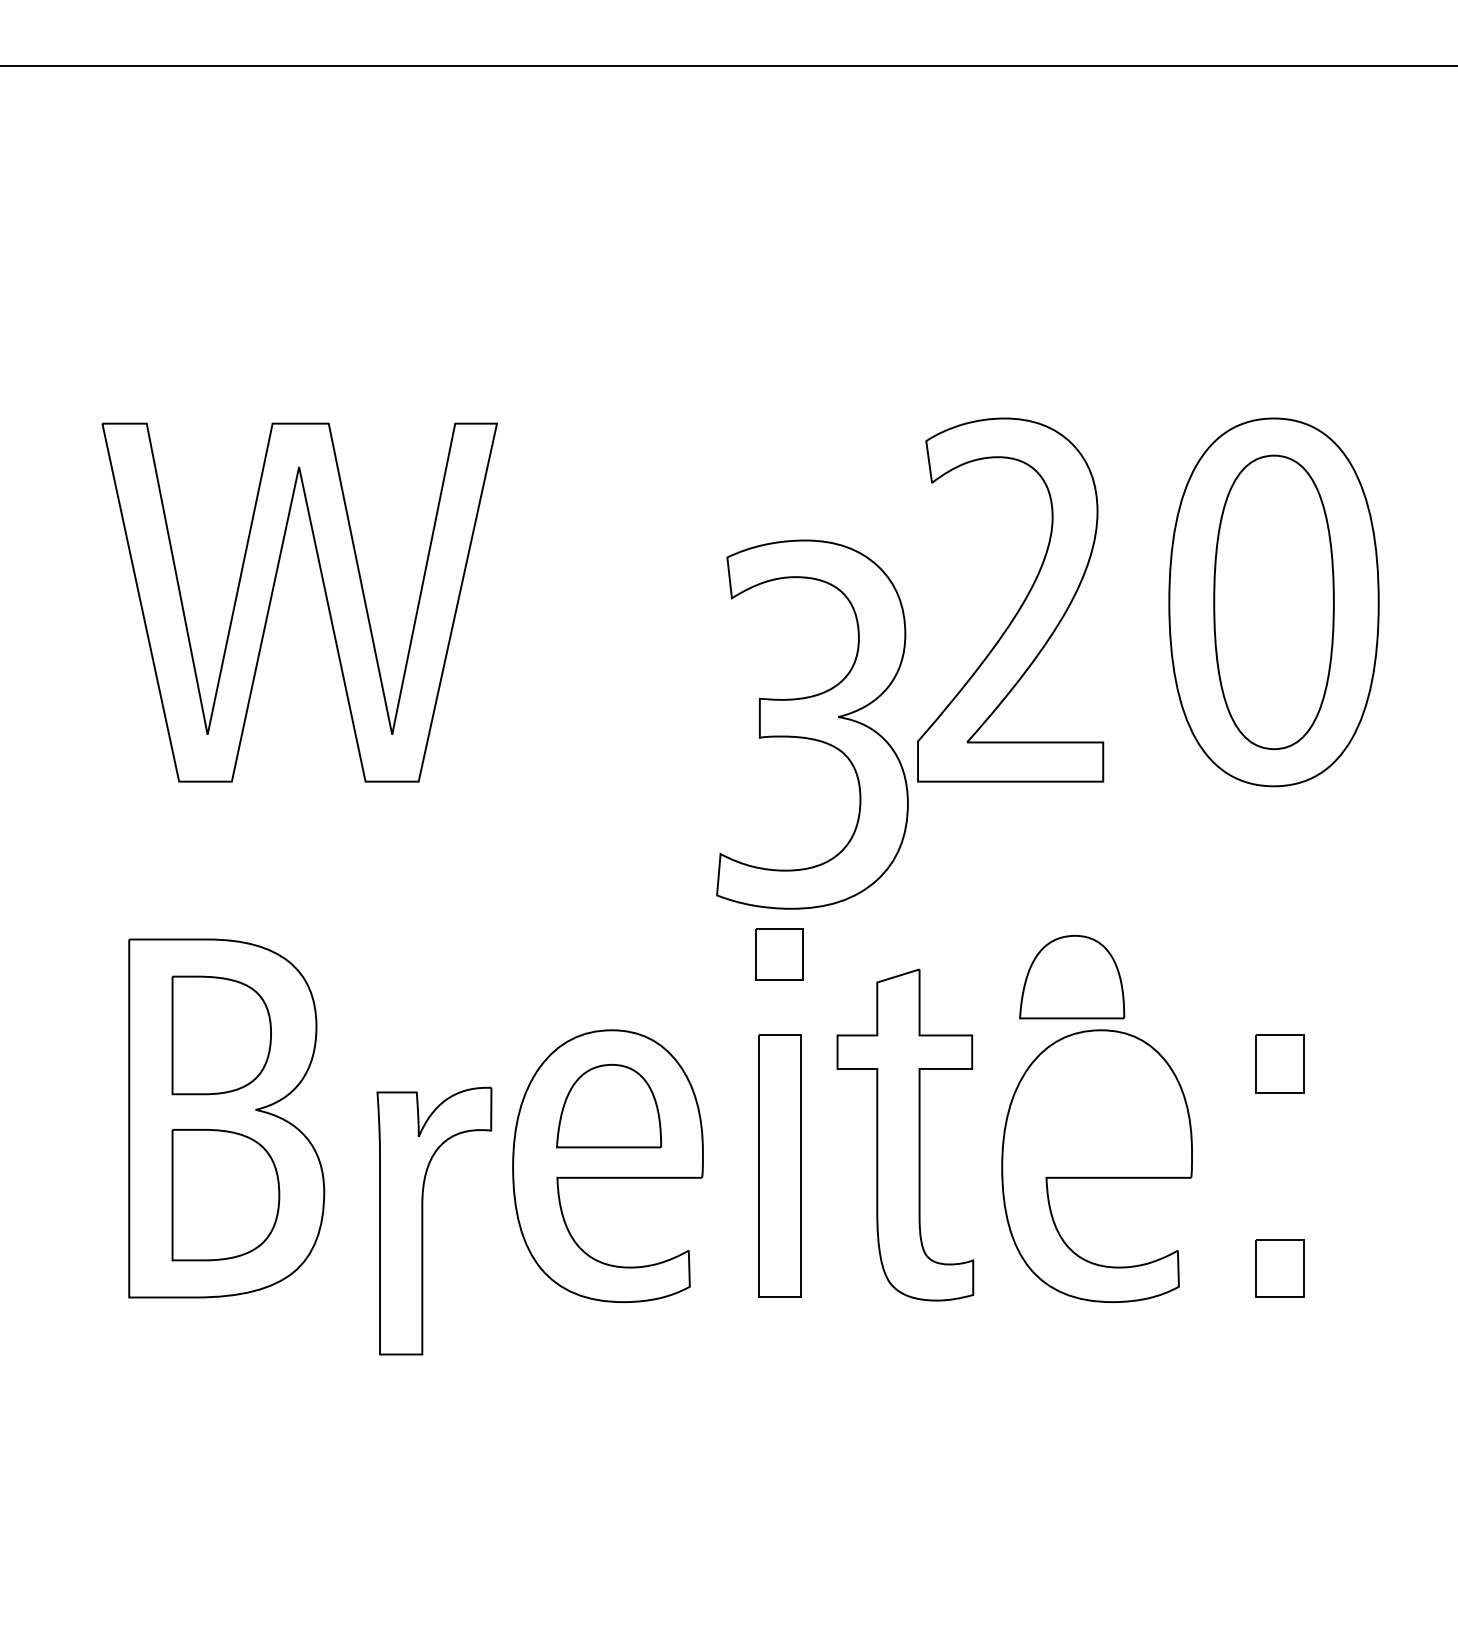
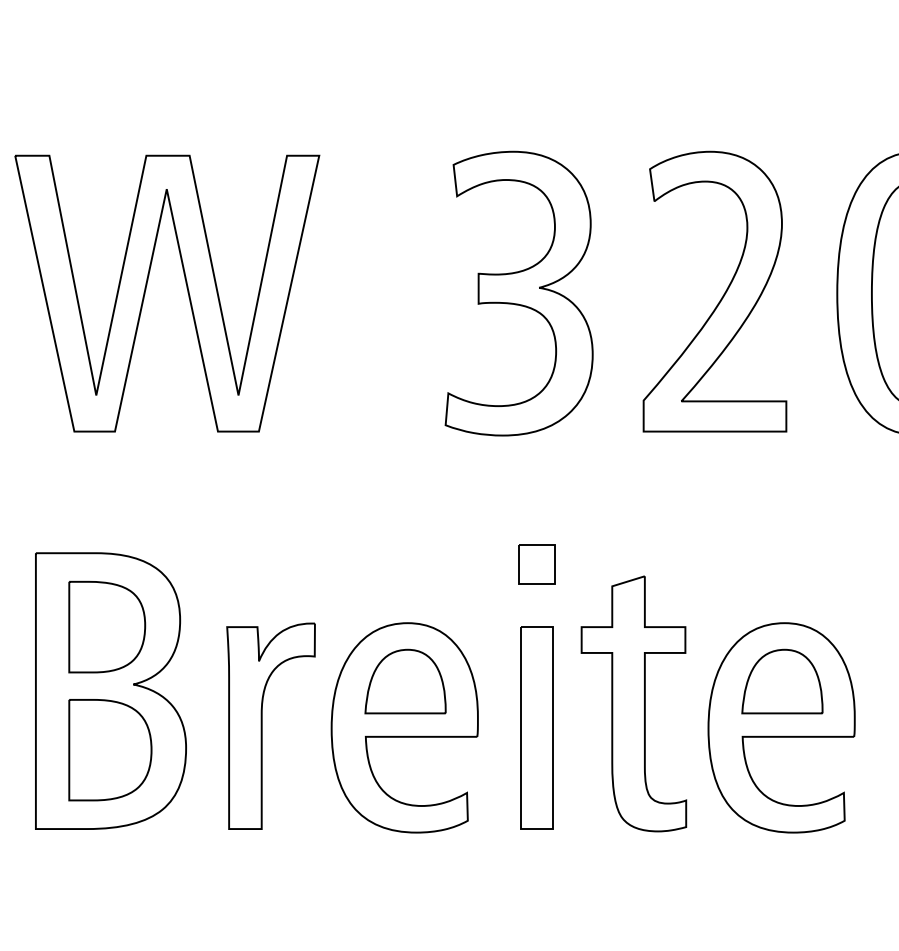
part: (812, 724) -> (519, 293), moved
part: (1072, 977) -> (782, 681), moved
part: (423, 1220) -> (262, 725), moved

